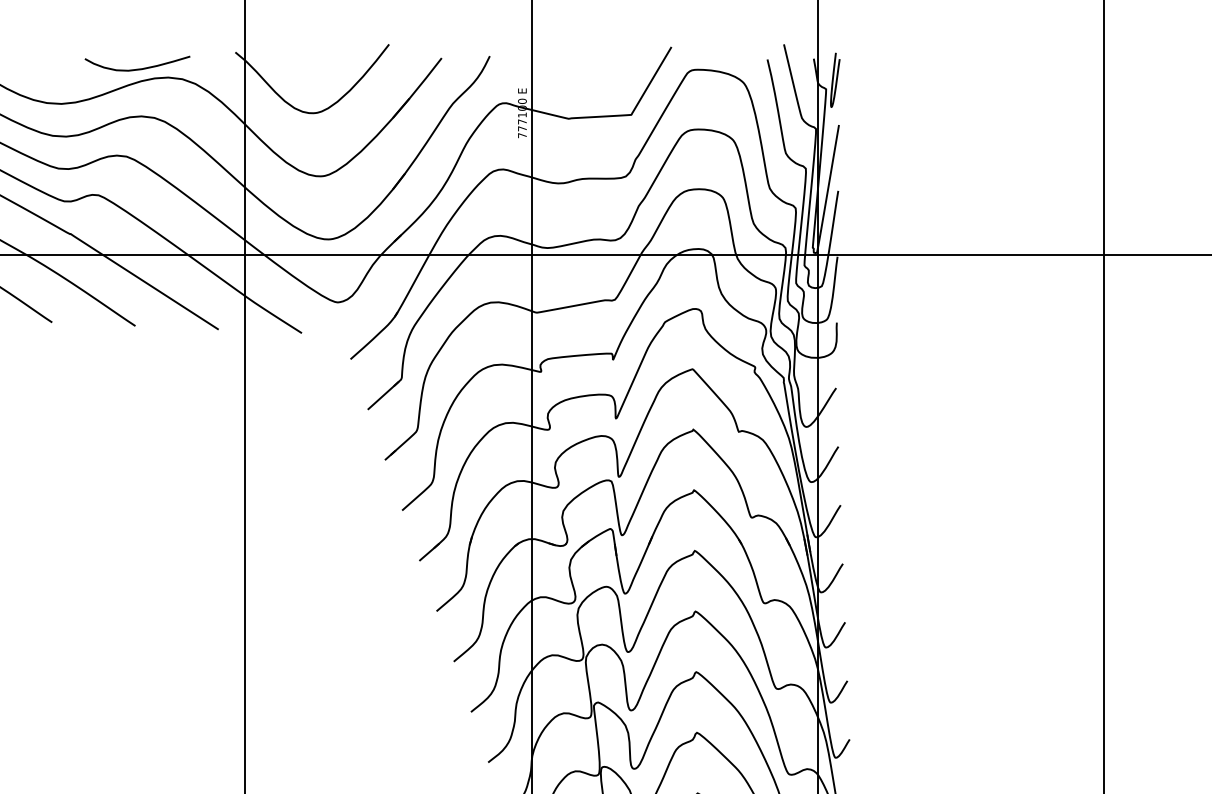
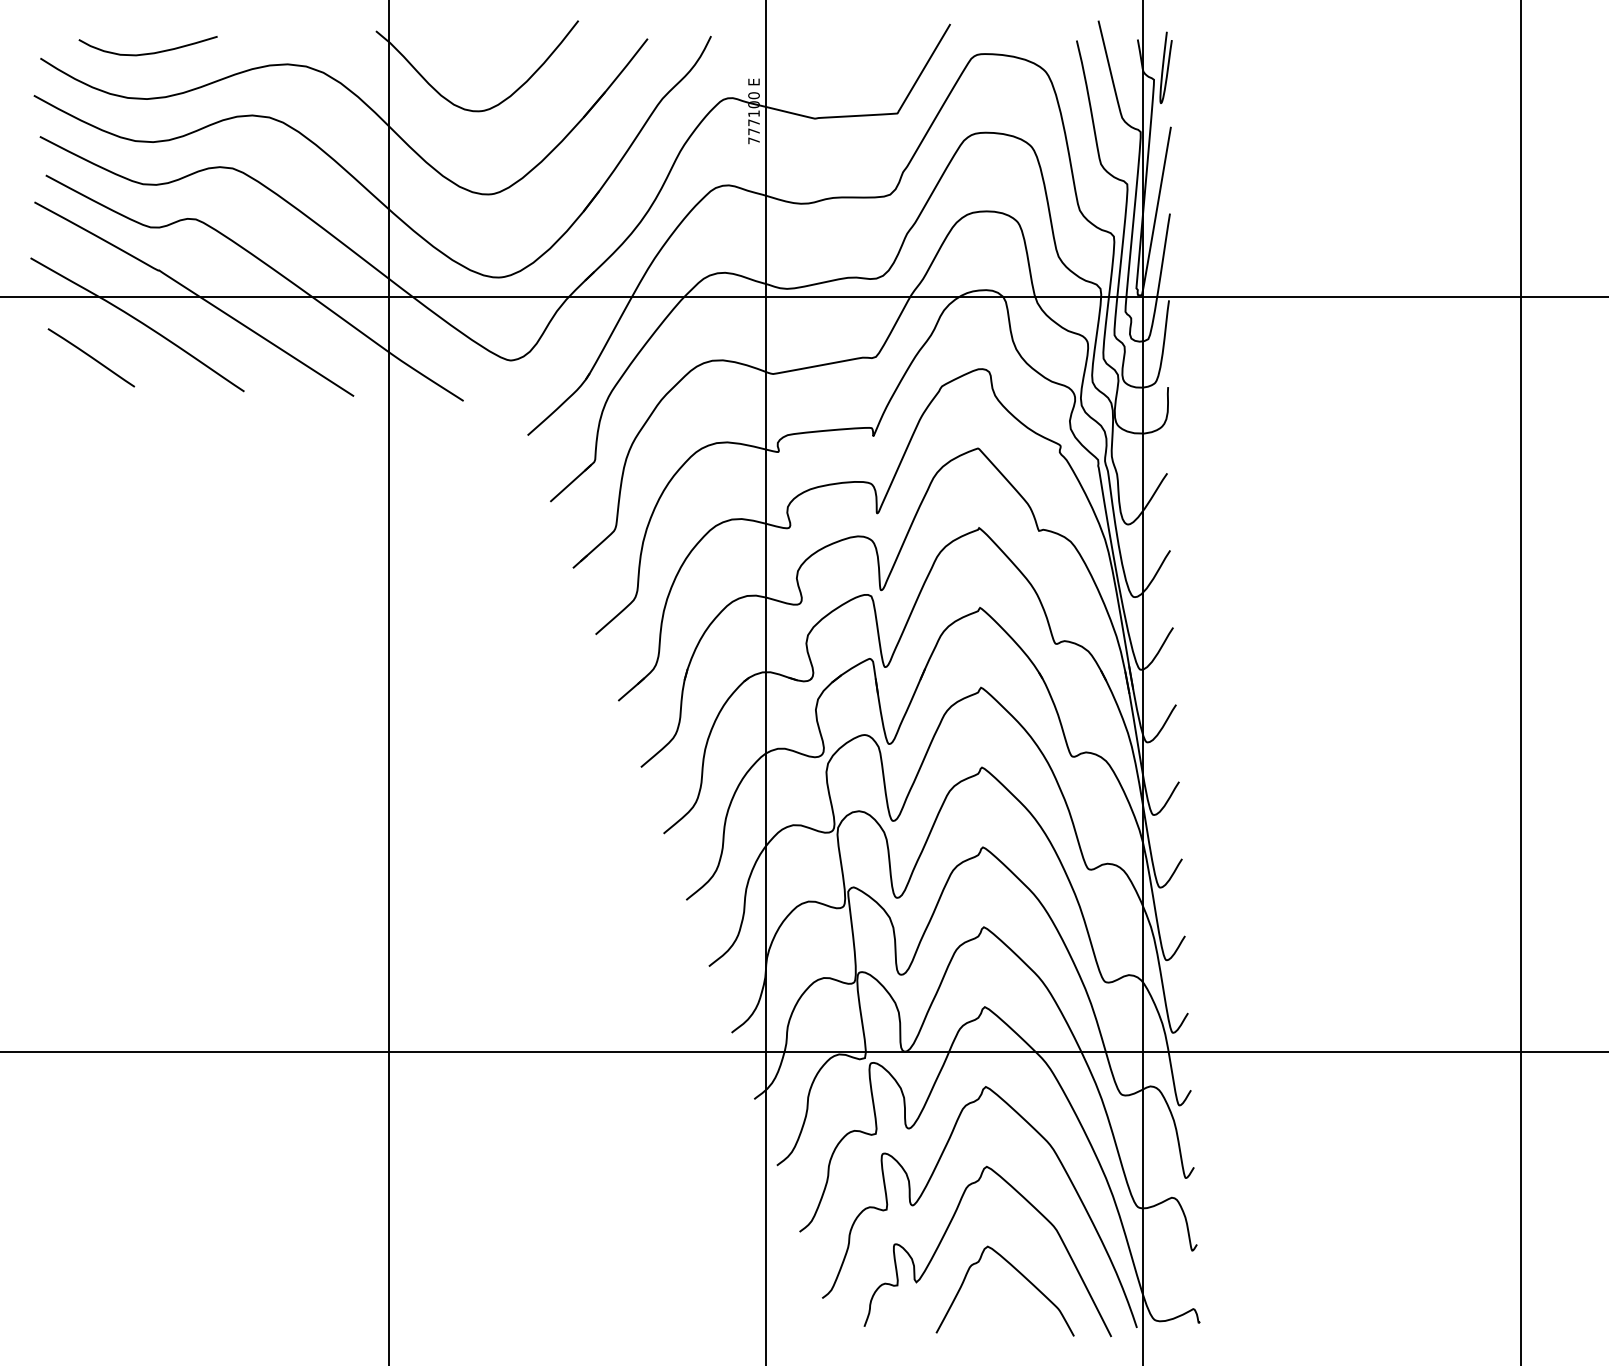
curve: (138, 68) -> (149, 52), moved

